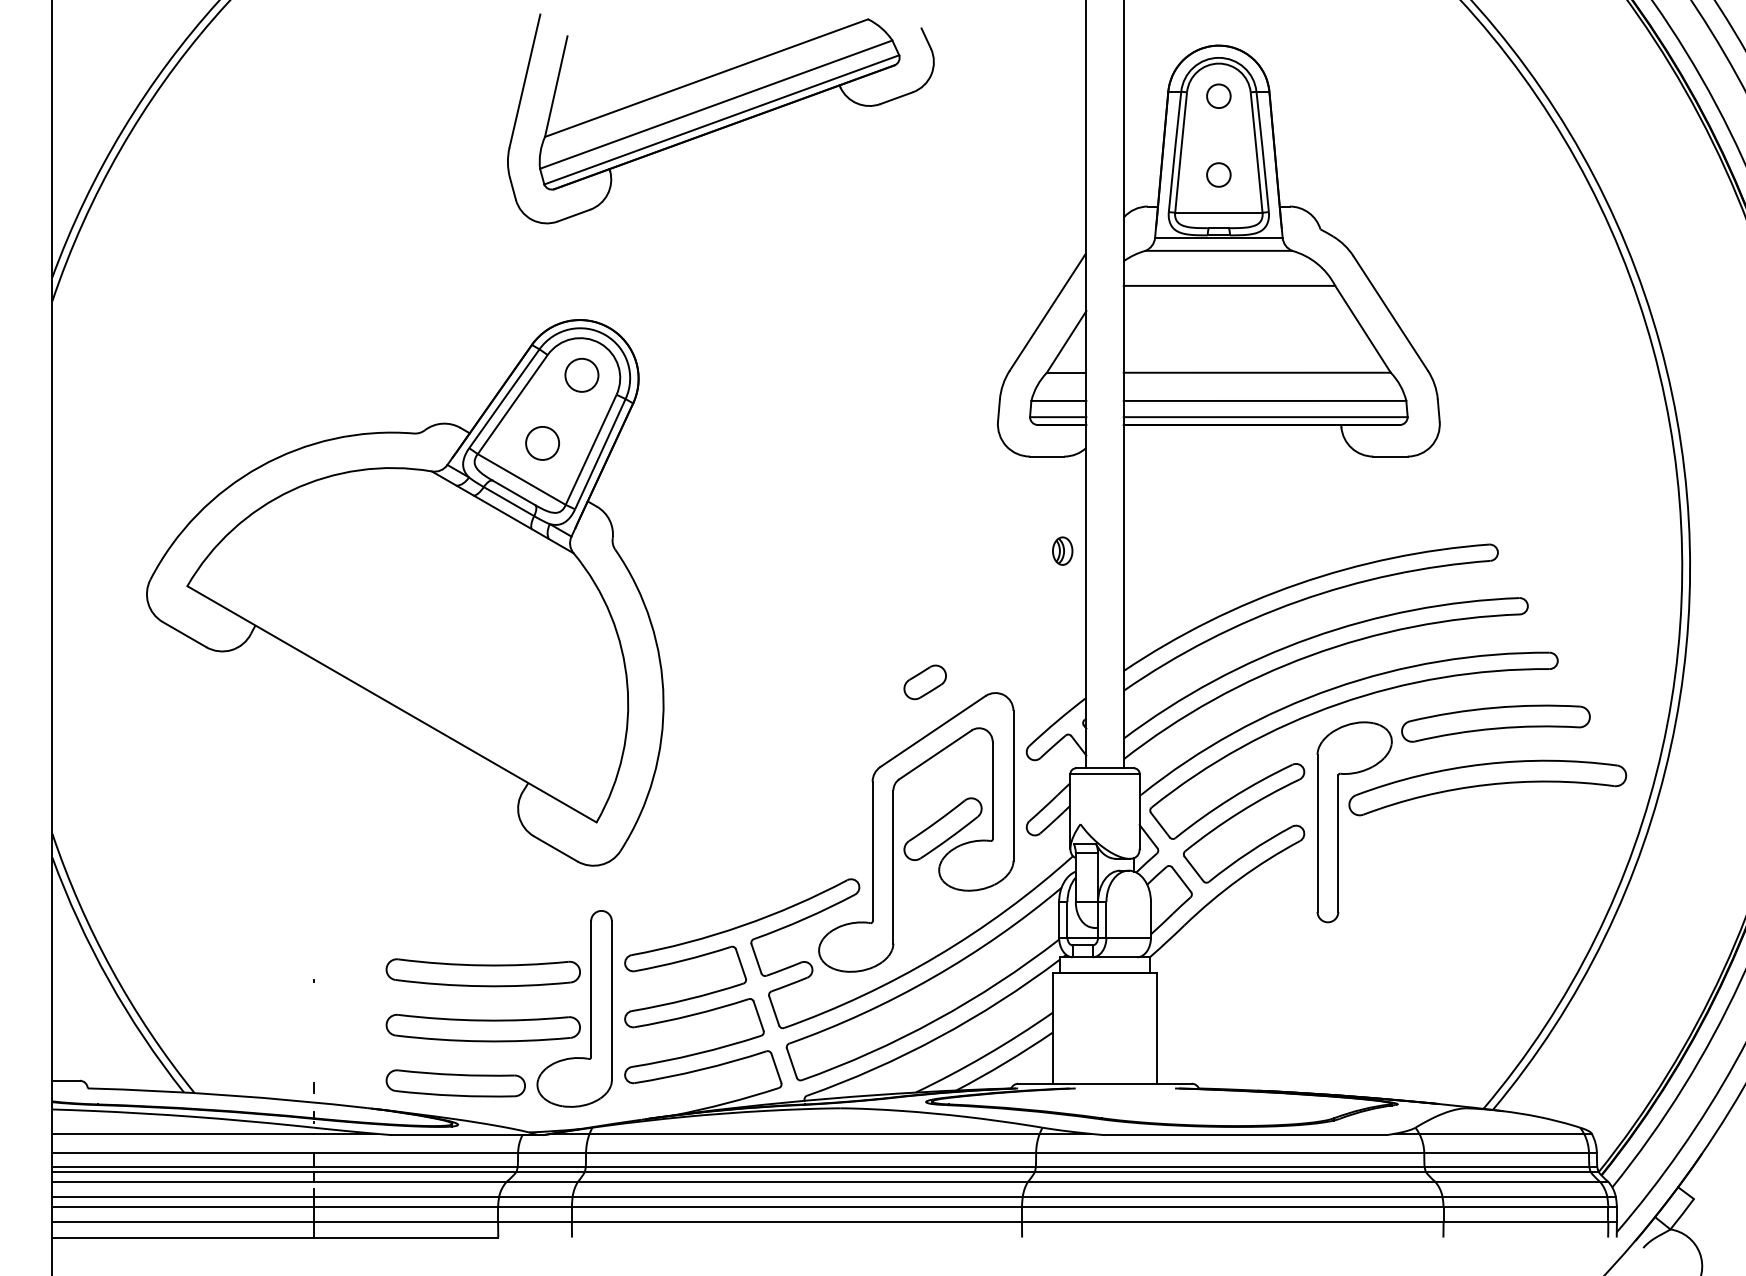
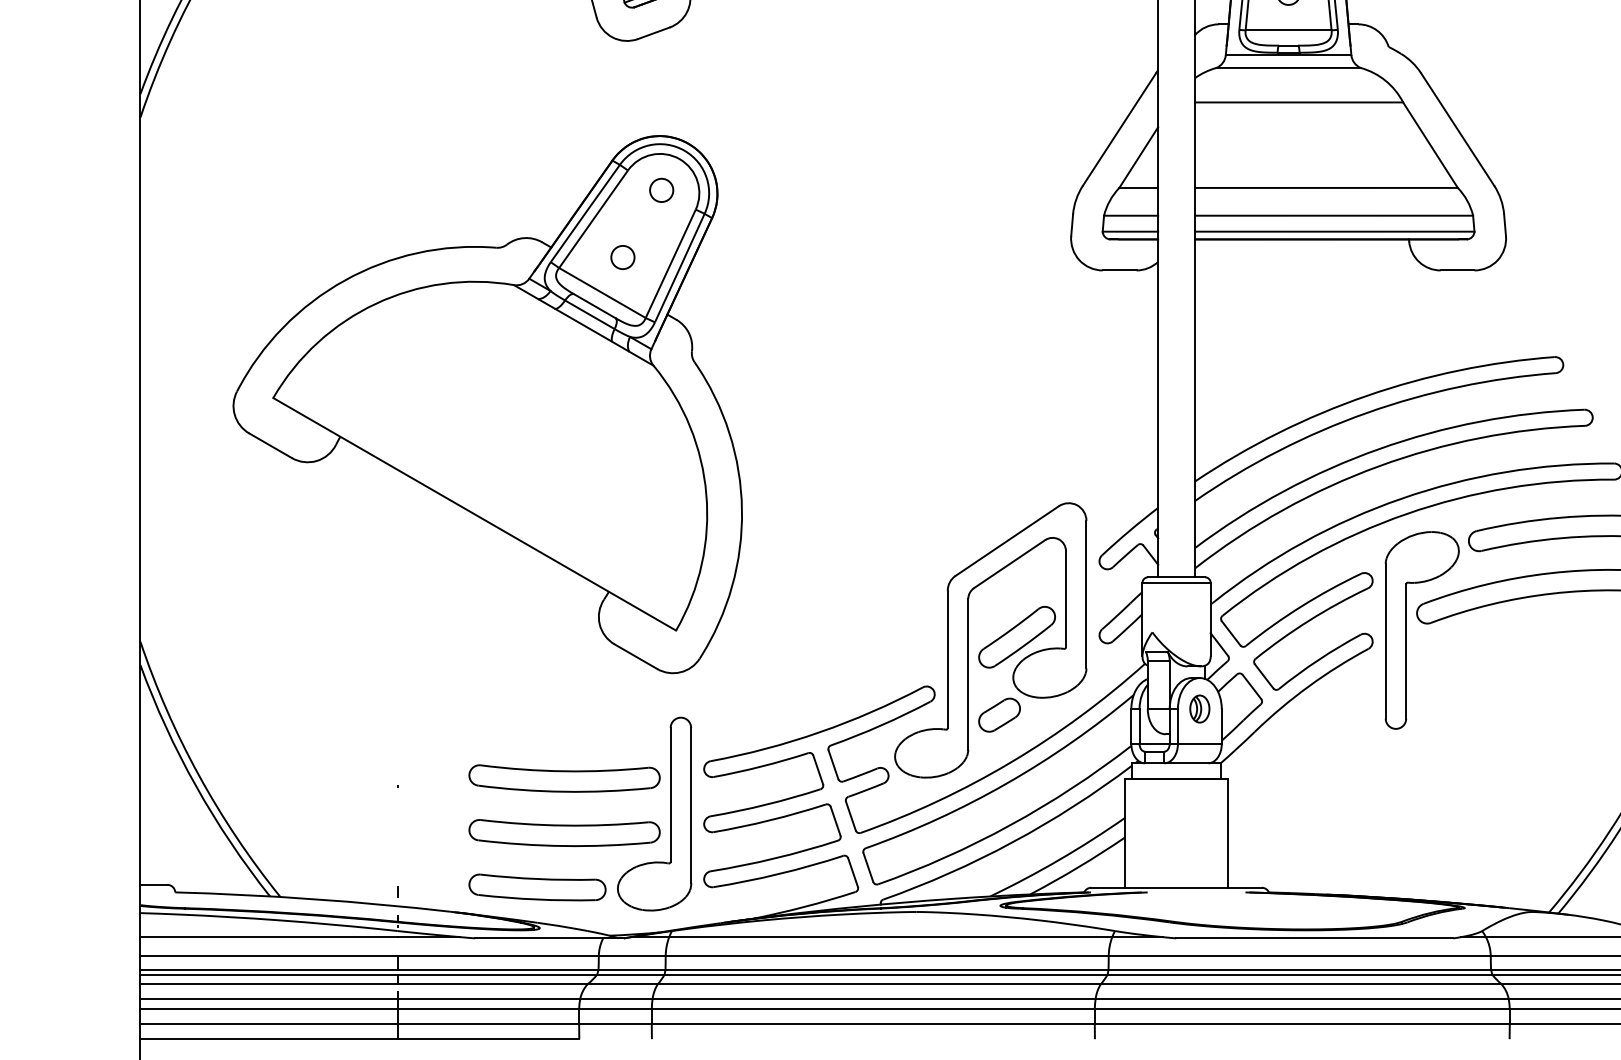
part: (581, 374) -> (661, 189), size x0.71
part: (542, 443) -> (622, 257), size x0.71
part: (1062, 550) -> (1199, 708), moved
part: (924, 682) -> (998, 715), moved

